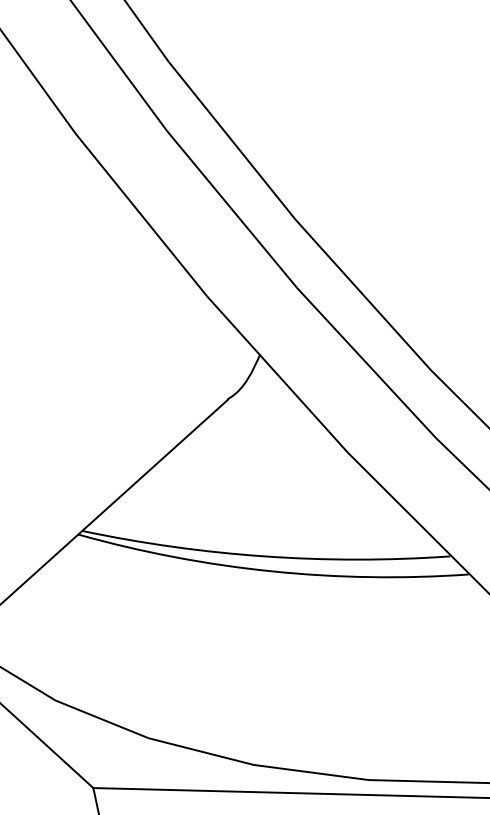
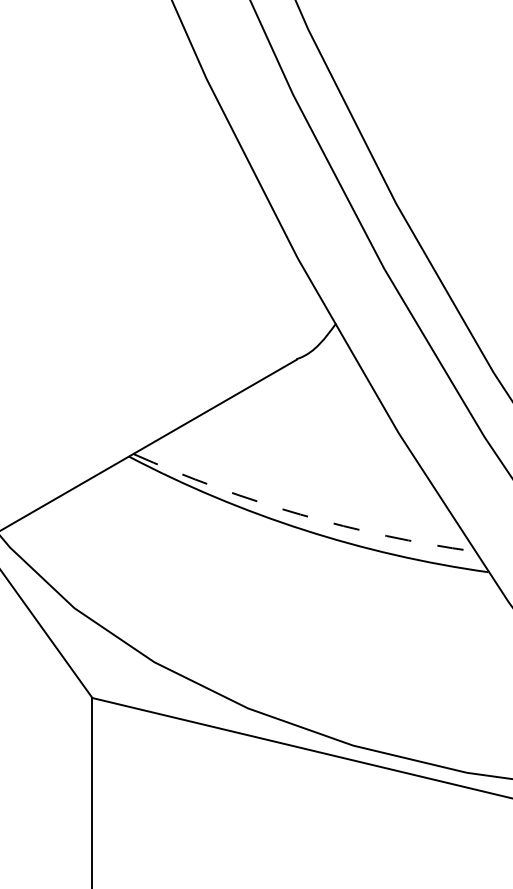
arc: (265, 556) -> (300, 514), solid -> dashed

